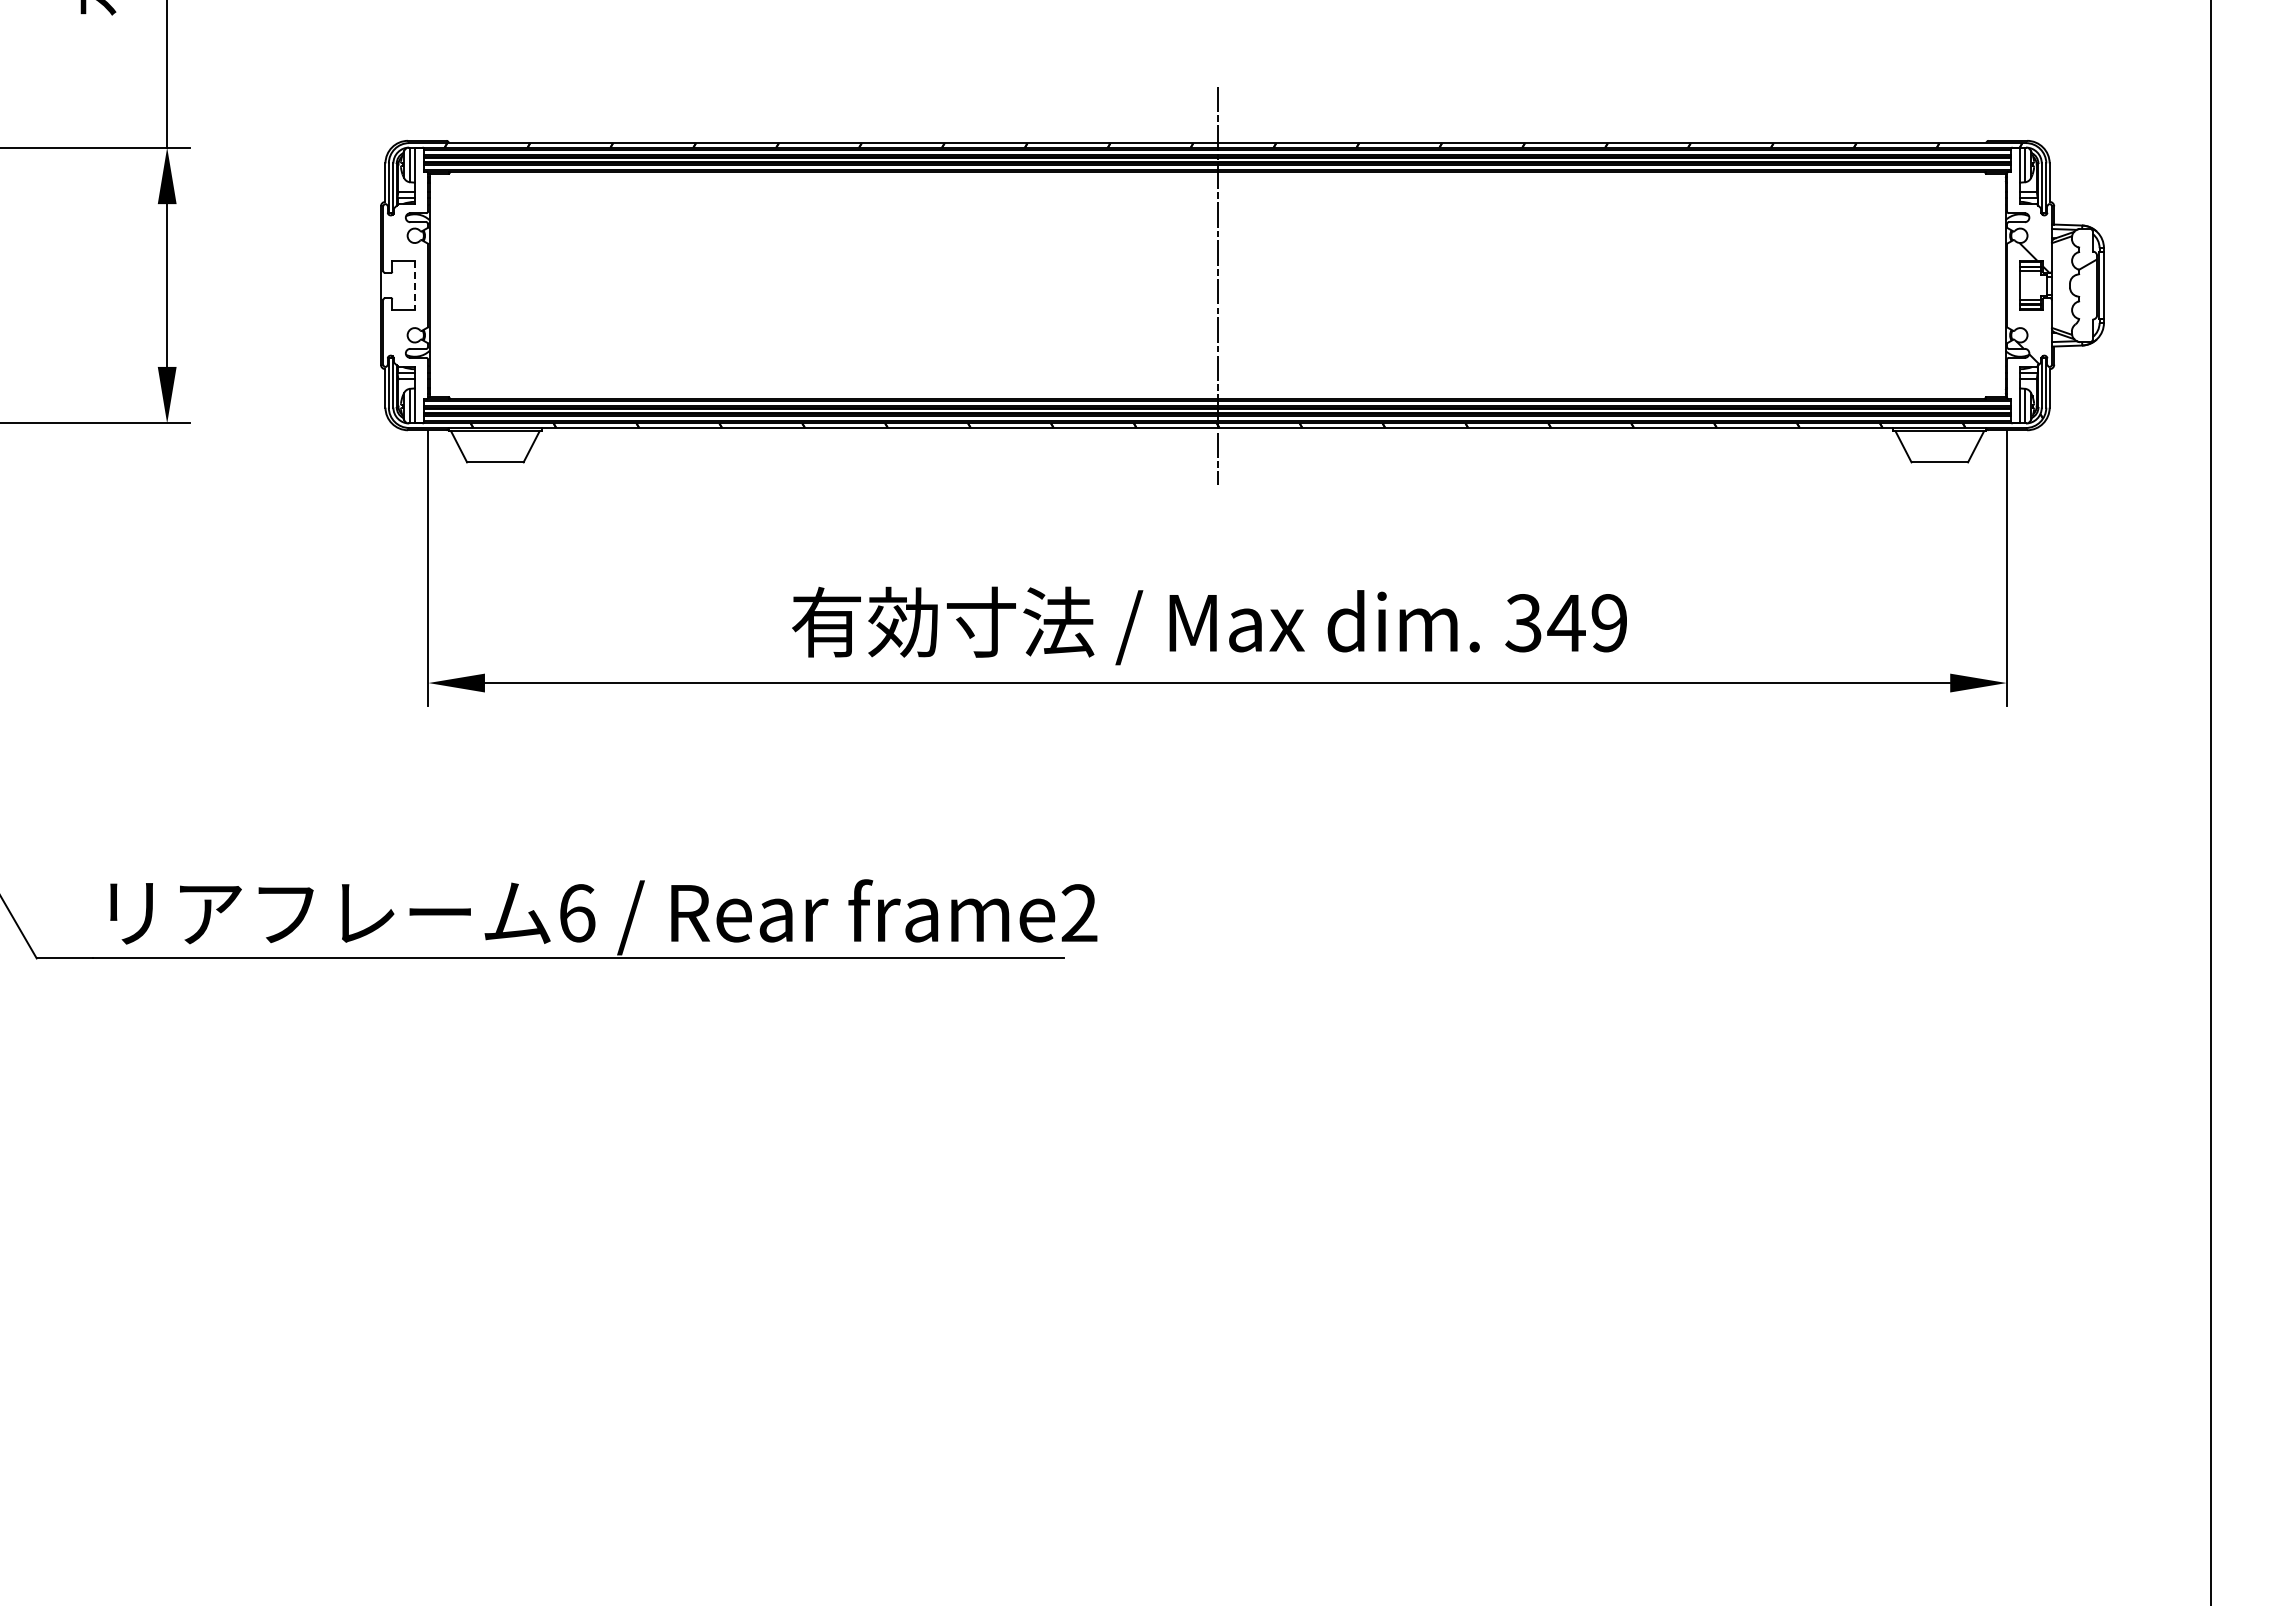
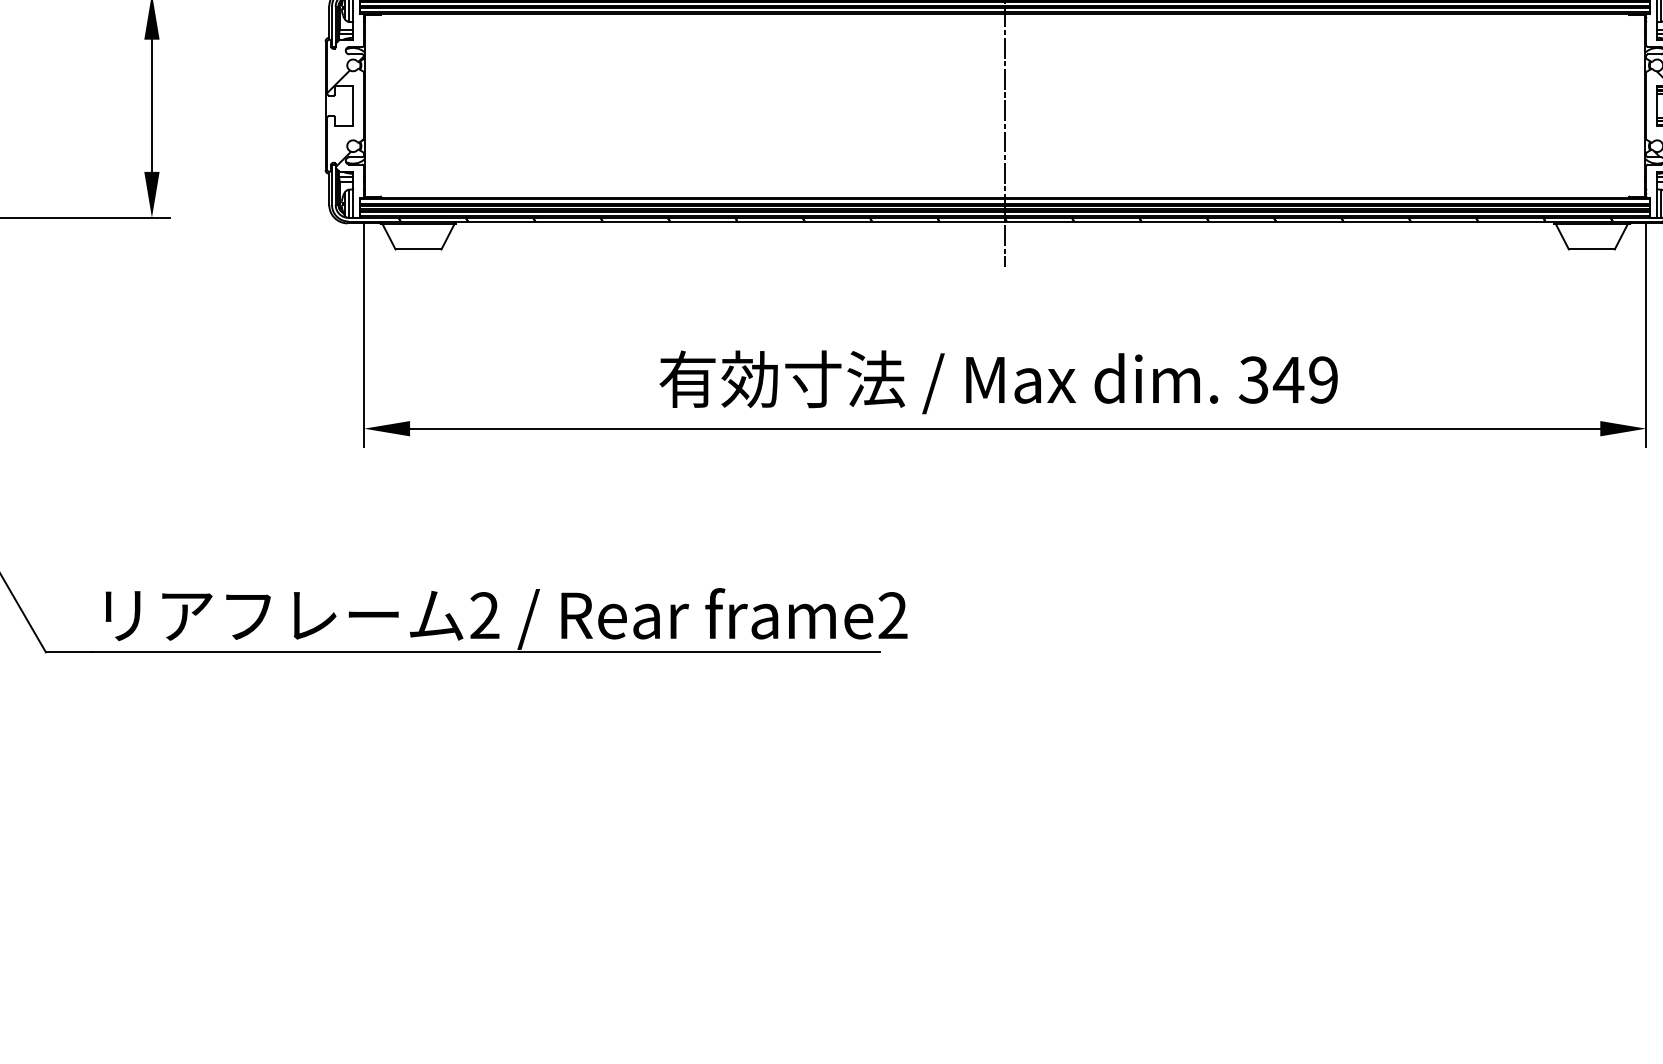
line: (414, 285) -> (352, 105), dashed -> solid
hatch: (405, 292) -> (345, 111), added
text: (577, 913) -> (485, 615), 6 -> 2

